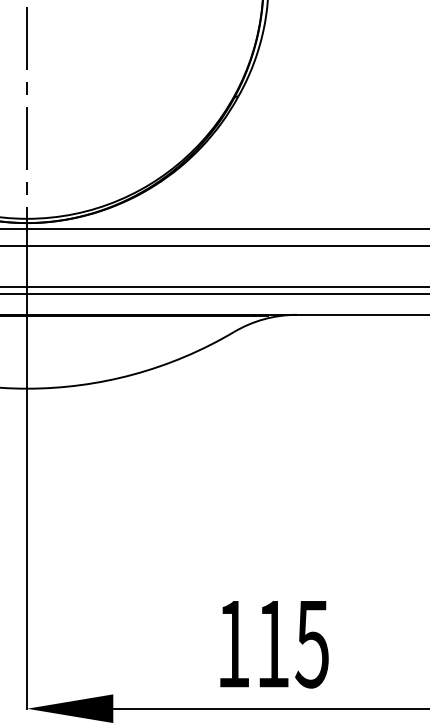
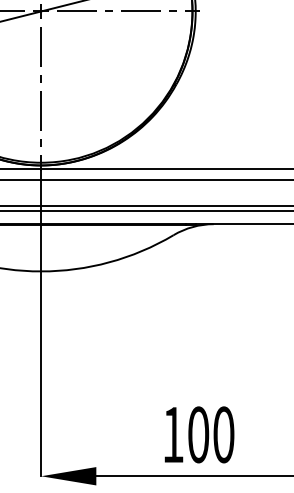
text: (293, 643) -> (211, 434), 115 -> 100

